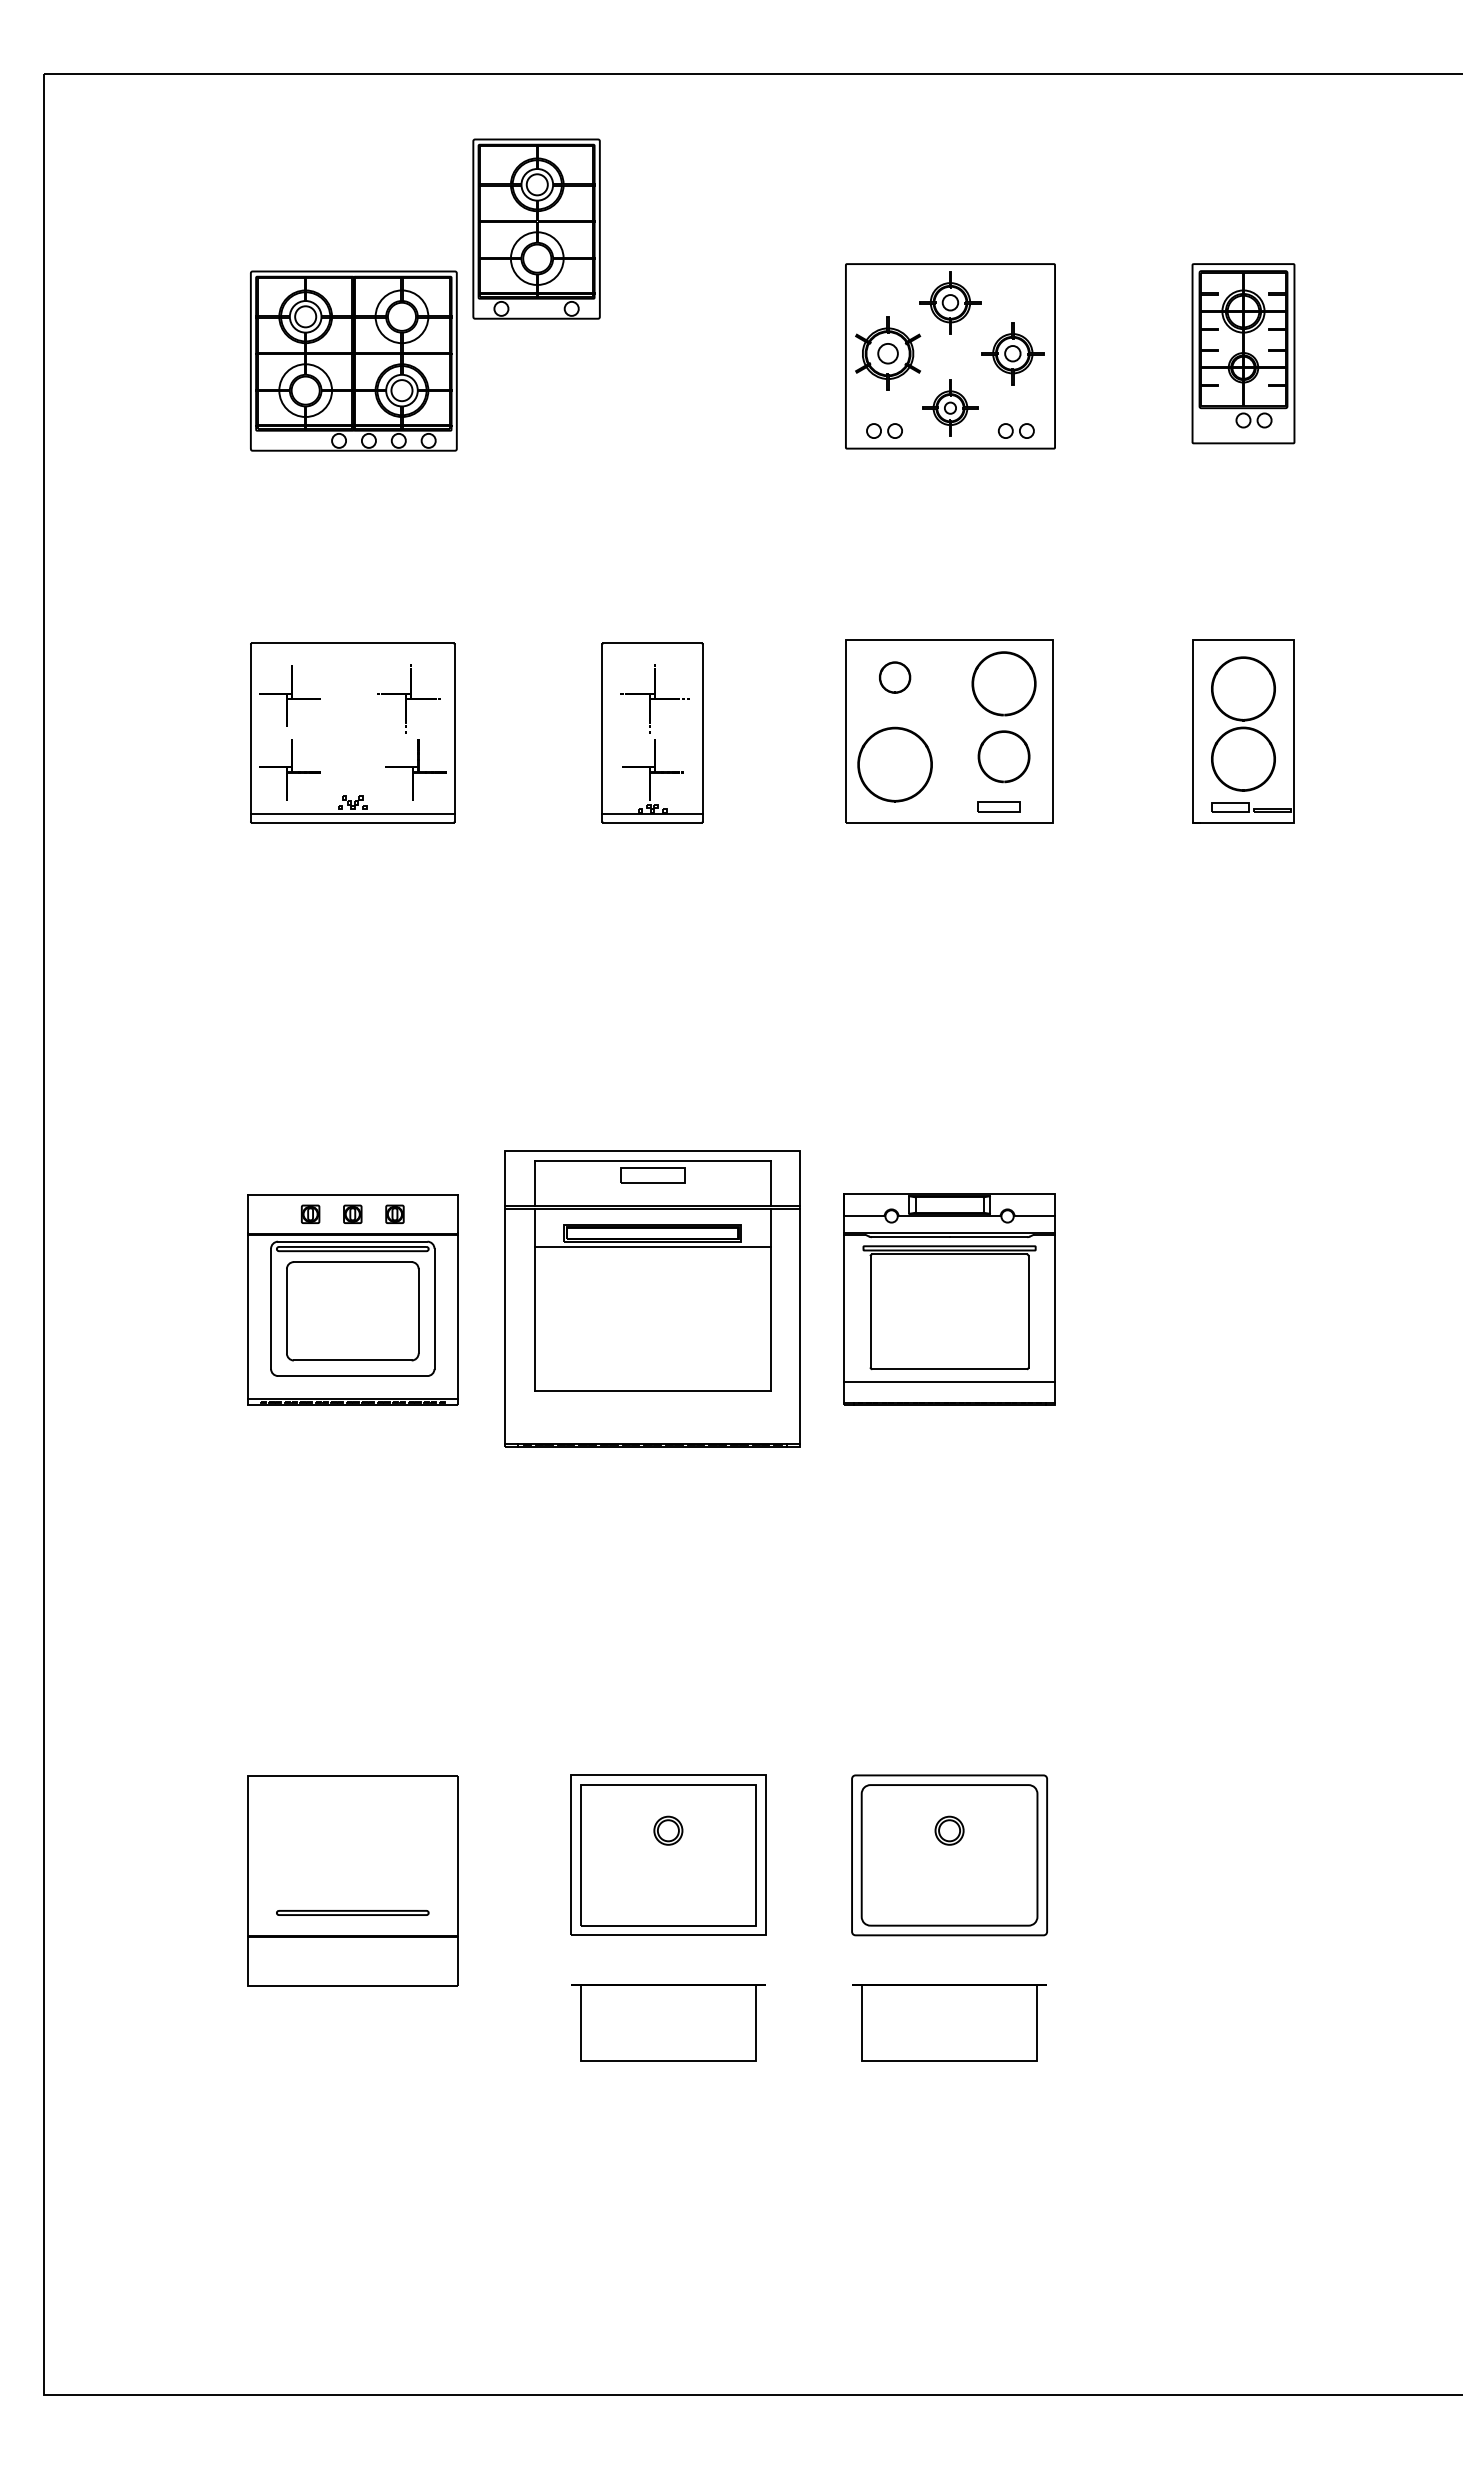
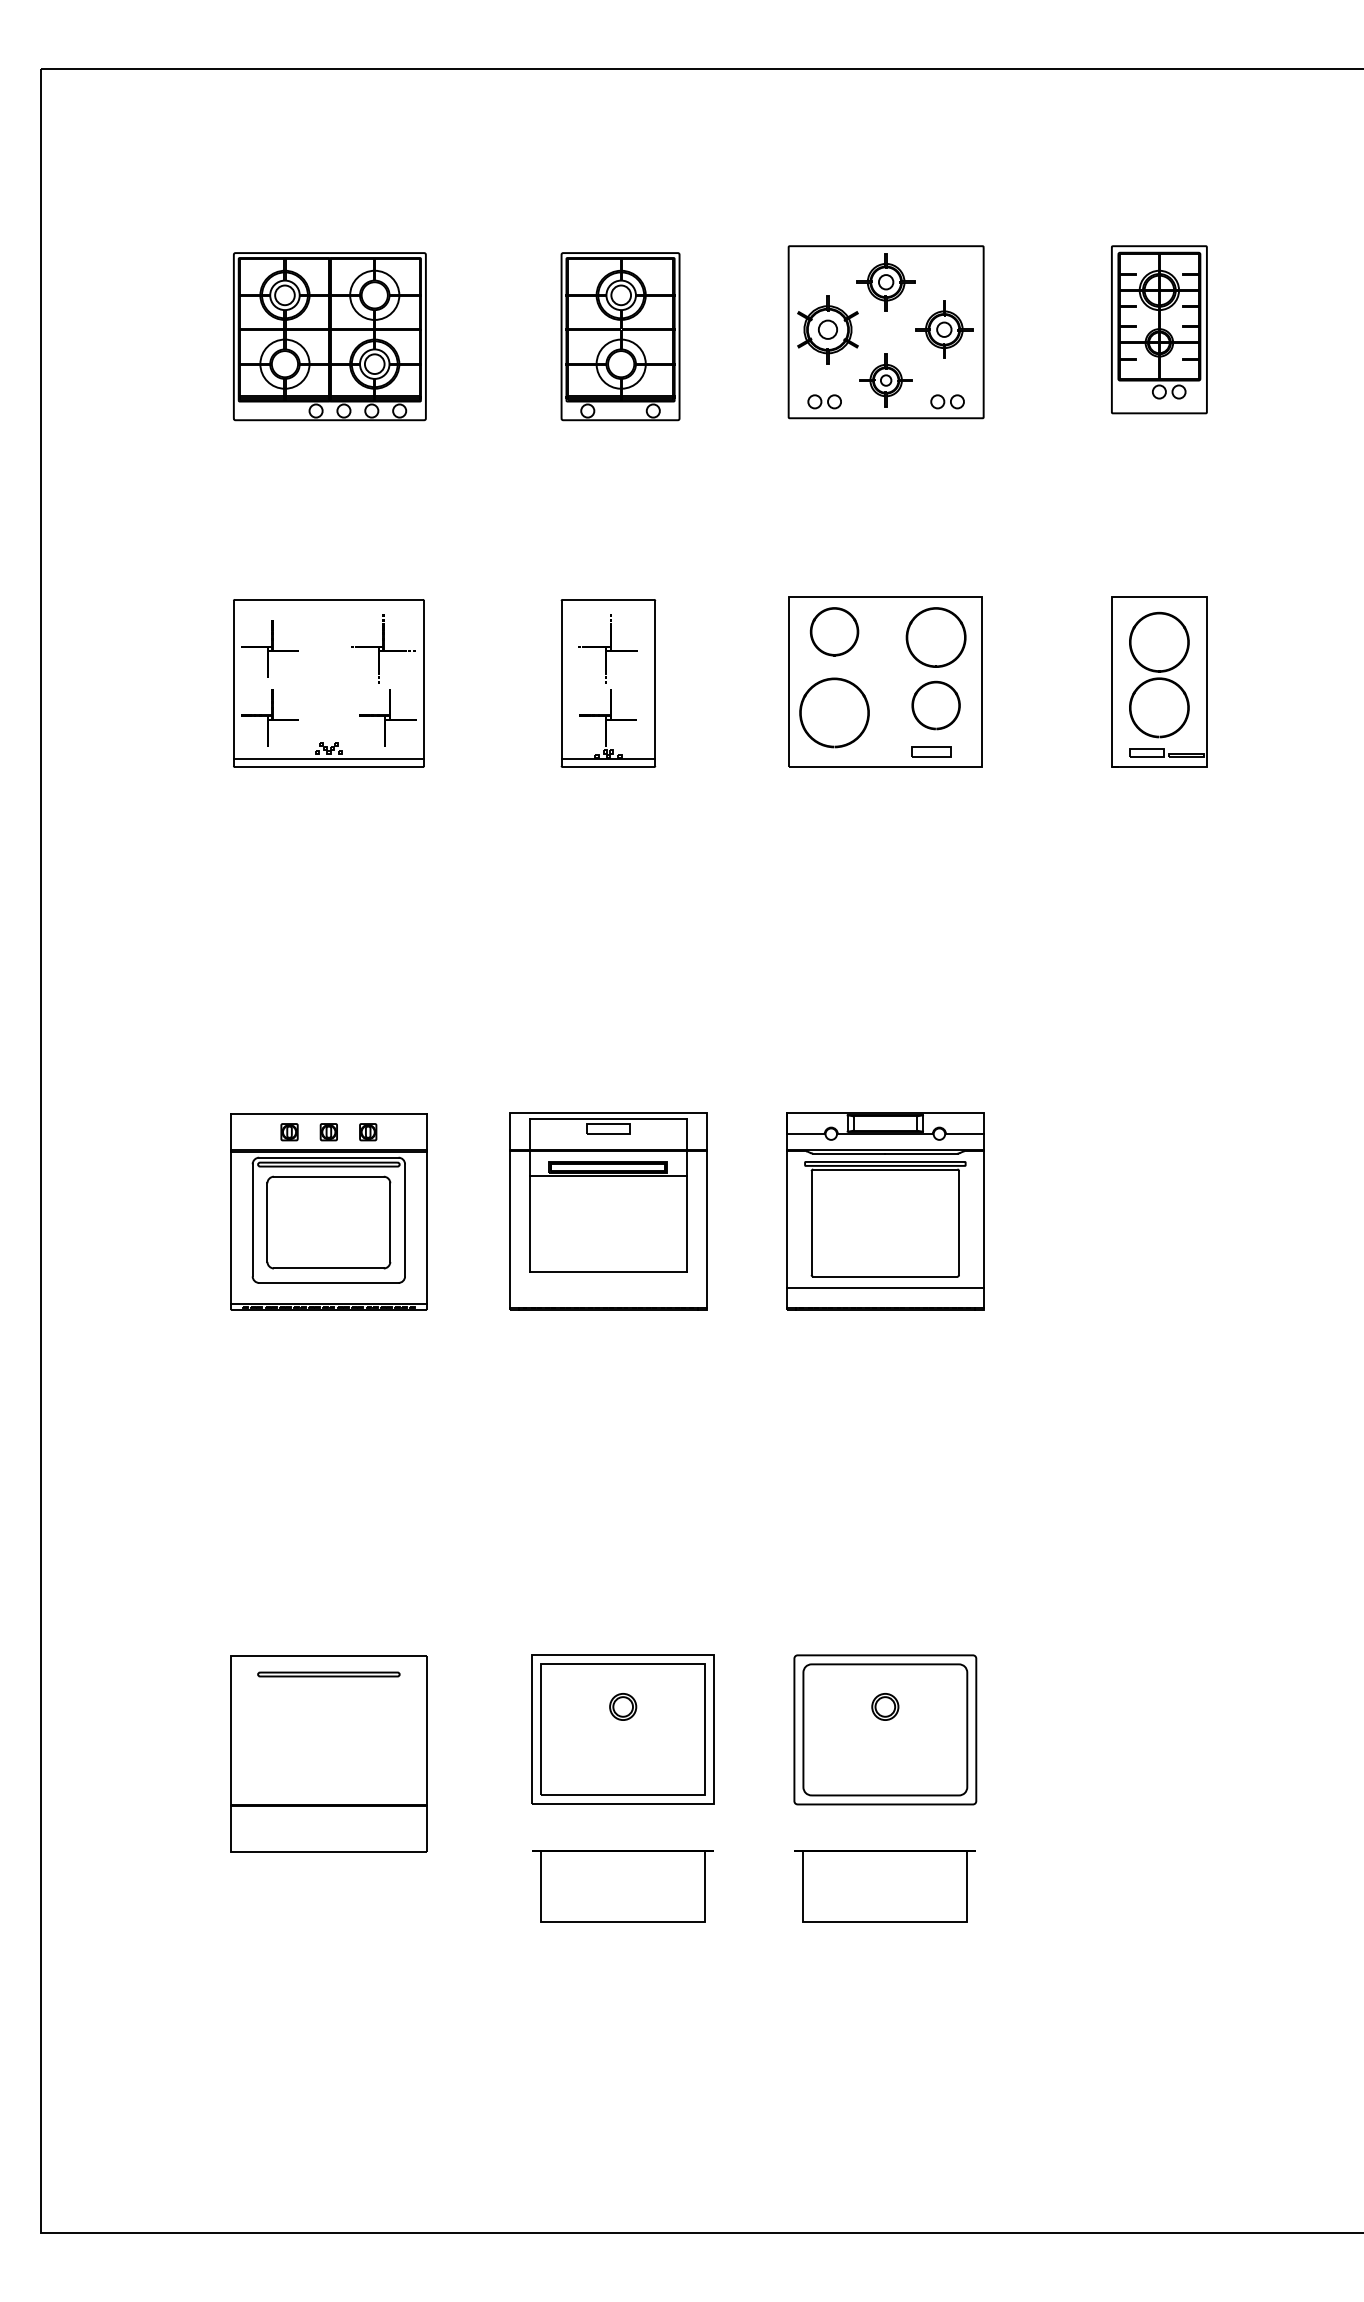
part: (536, 228) -> (620, 336), moved
part: (894, 677) -> (833, 631), size x1.67
part: (652, 1299) -> (608, 1211), size x0.71
part: (352, 1912) -> (328, 1674), moved

